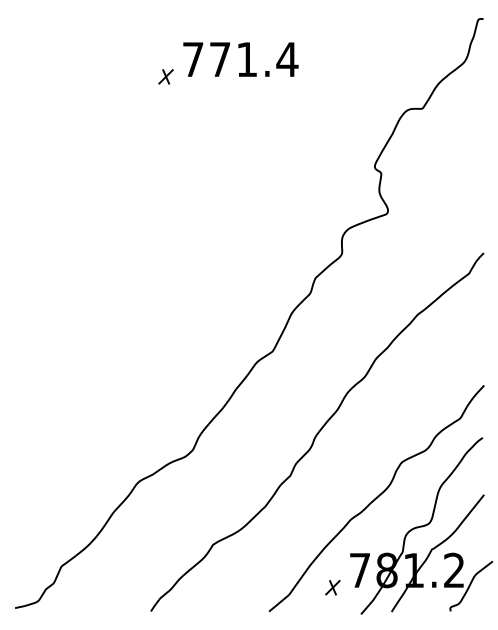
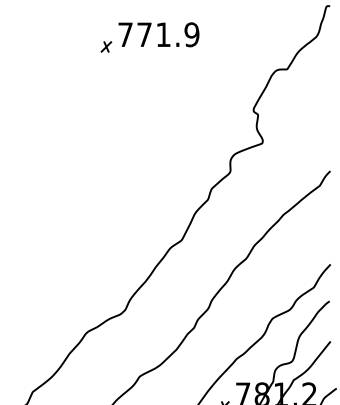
text: (287, 59) -> (192, 34), 771.4 -> 771.9

